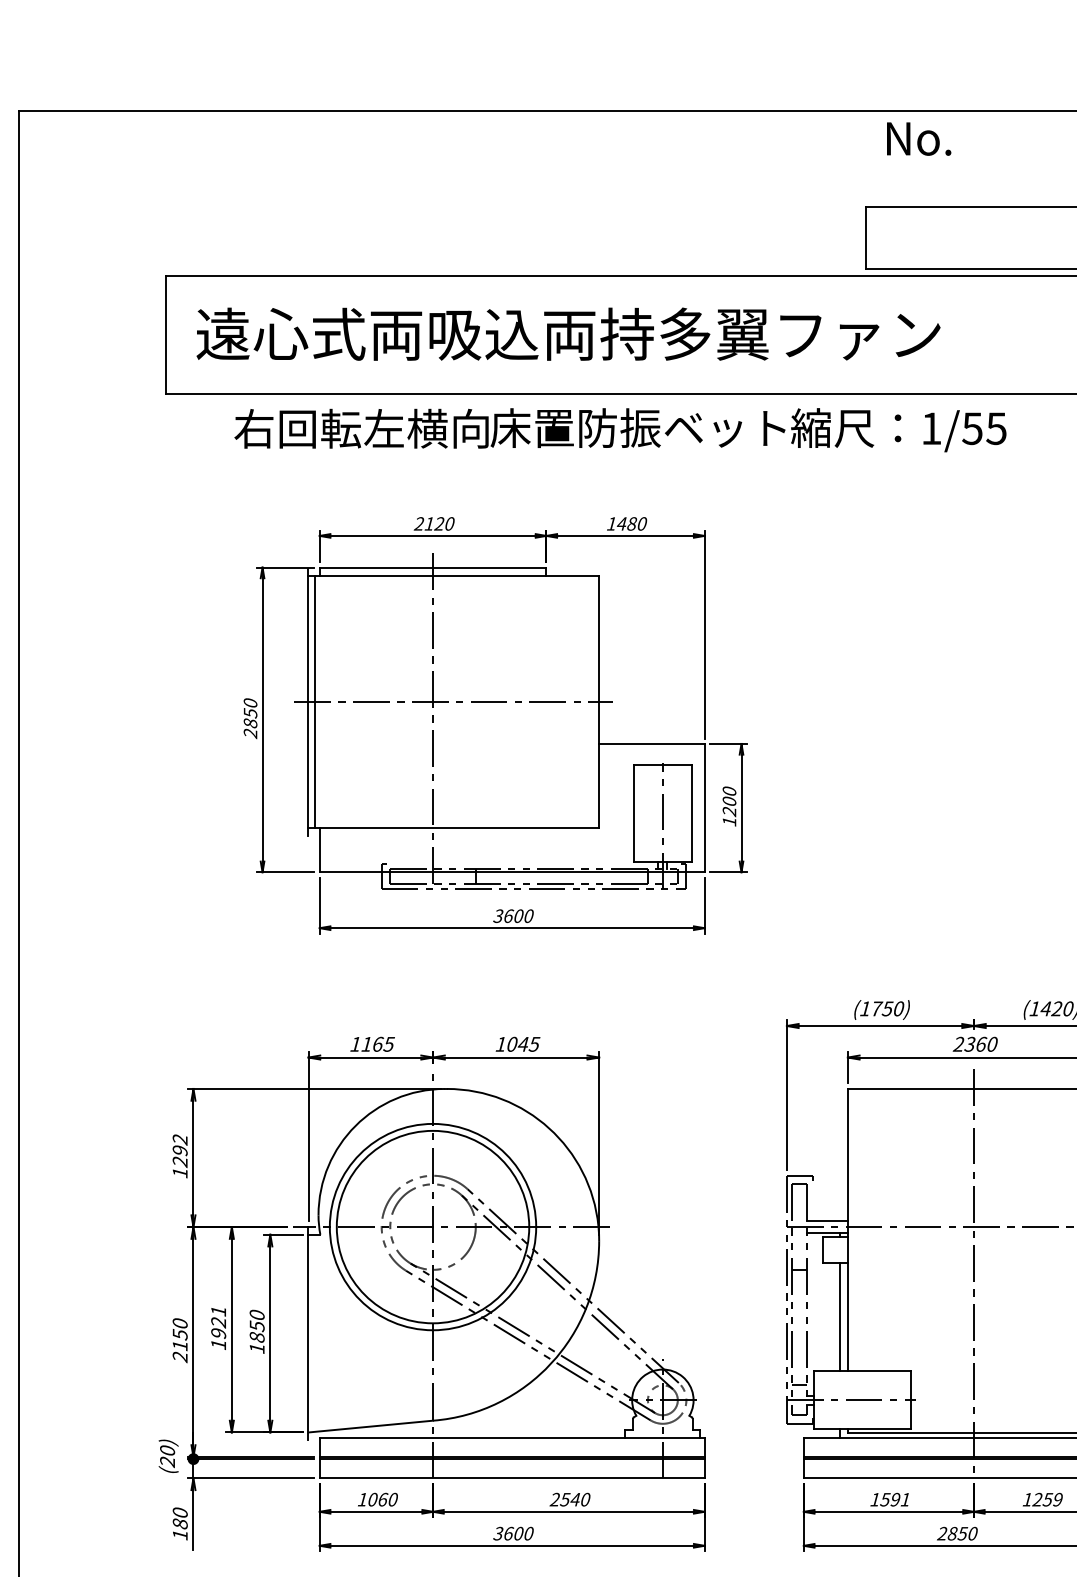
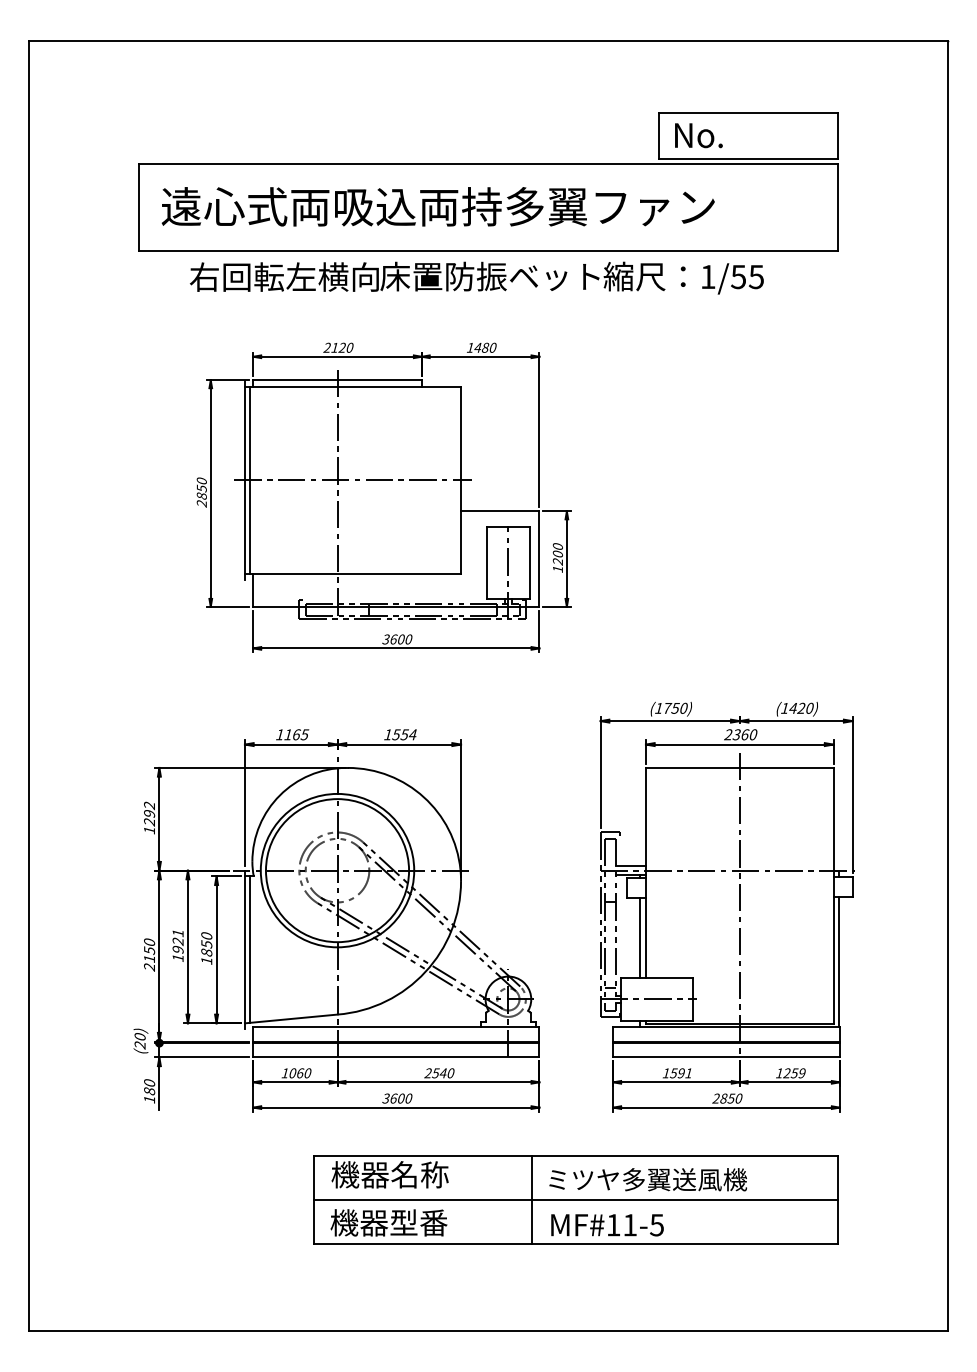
text: (918, 138) -> (698, 135), moved
text: (523, 1043) -> (404, 734), 1045 -> 1554
line: (315, 1333) -> (250, 949), added

